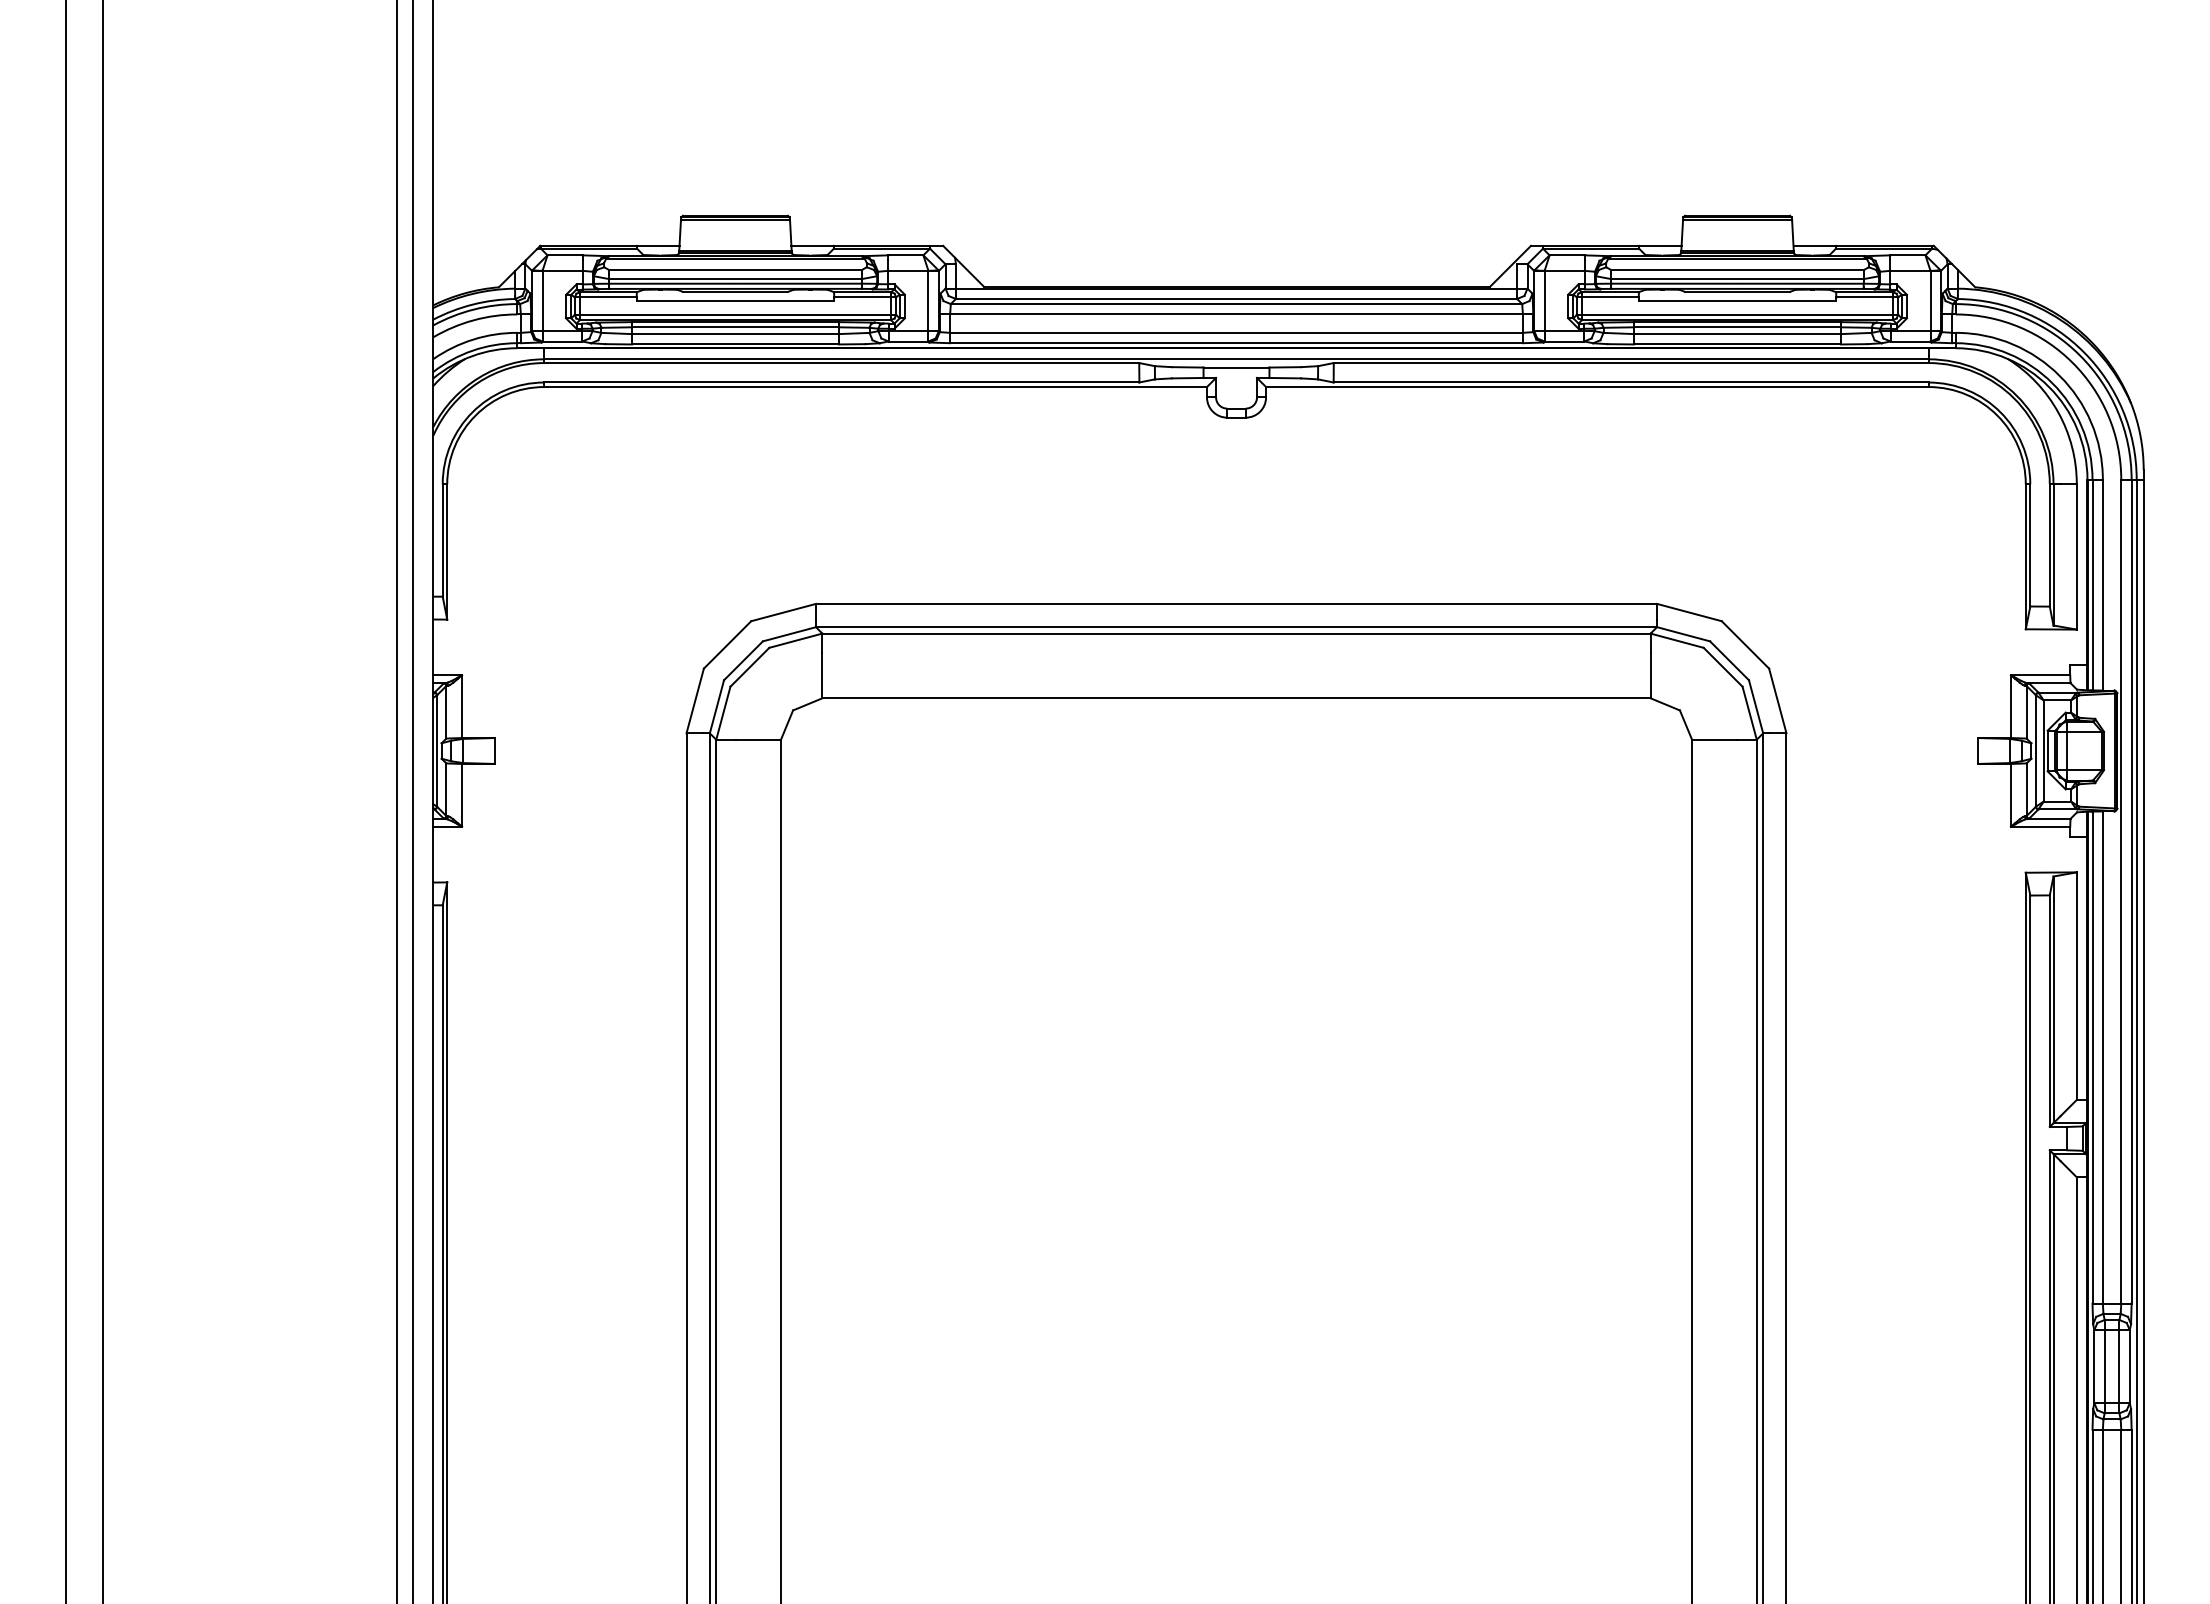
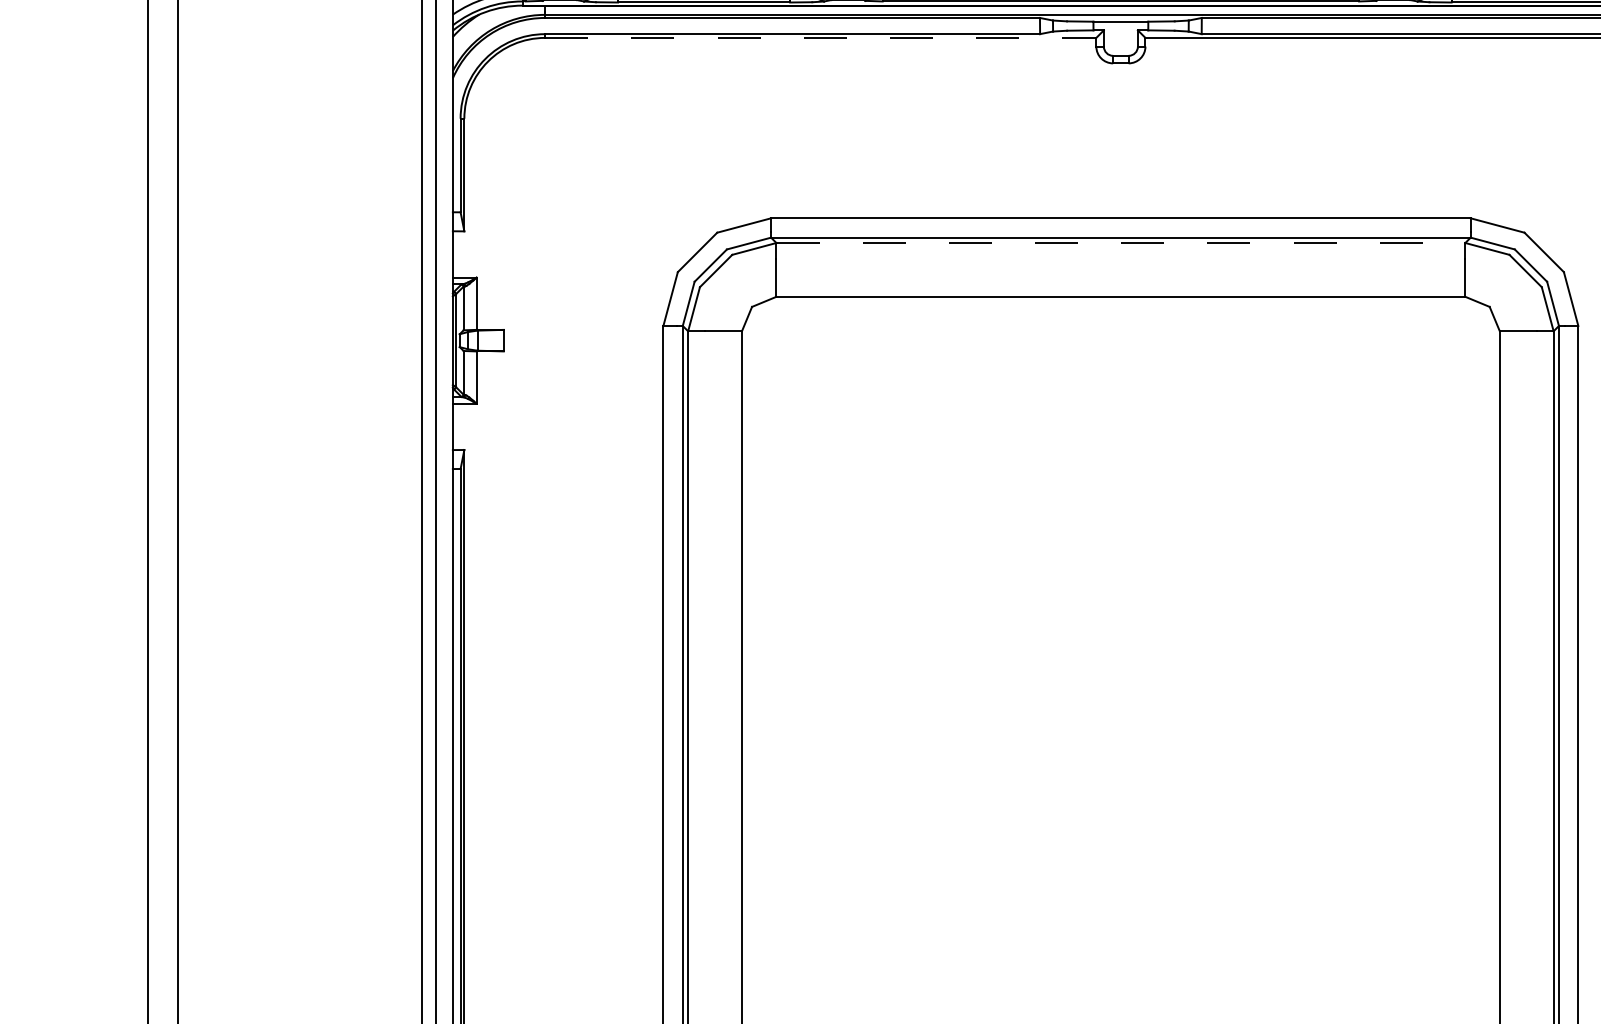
line: (876, 387) -> (821, 38), solid -> dashed
line: (1237, 633) -> (1121, 242), solid -> dashed

